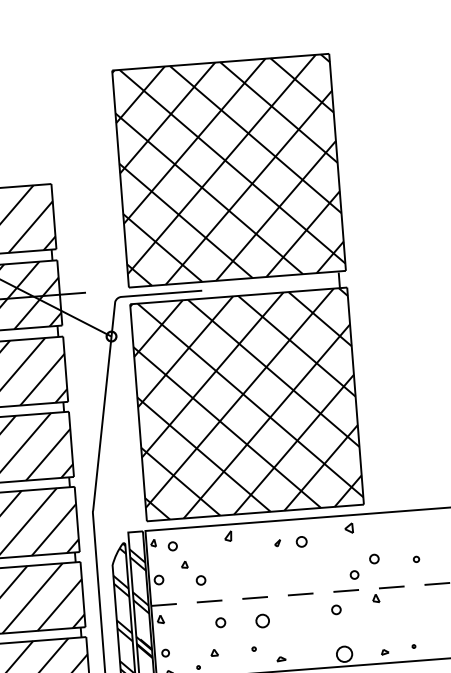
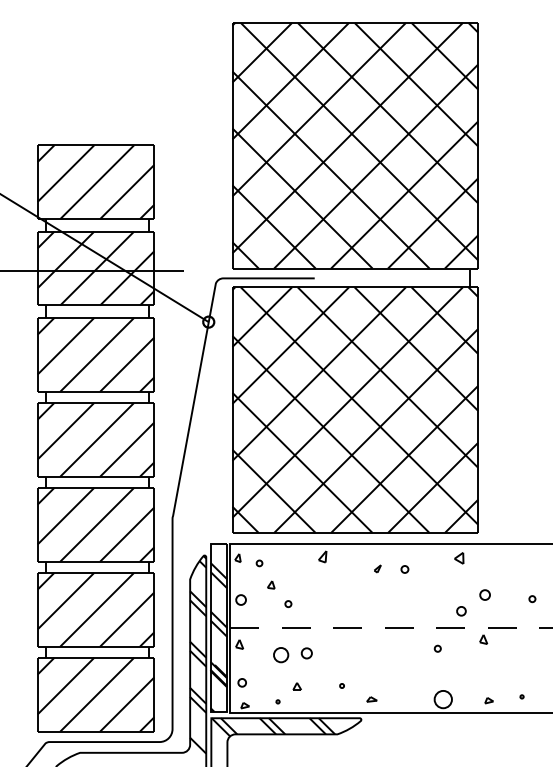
part: (301, 541) -> (404, 569), size x0.62
part: (172, 546) -> (259, 563), size x0.62
part: (201, 579) -> (288, 603), size x0.62
part: (335, 609) -> (437, 648), size x0.62
part: (263, 621) -> (281, 655), moved

